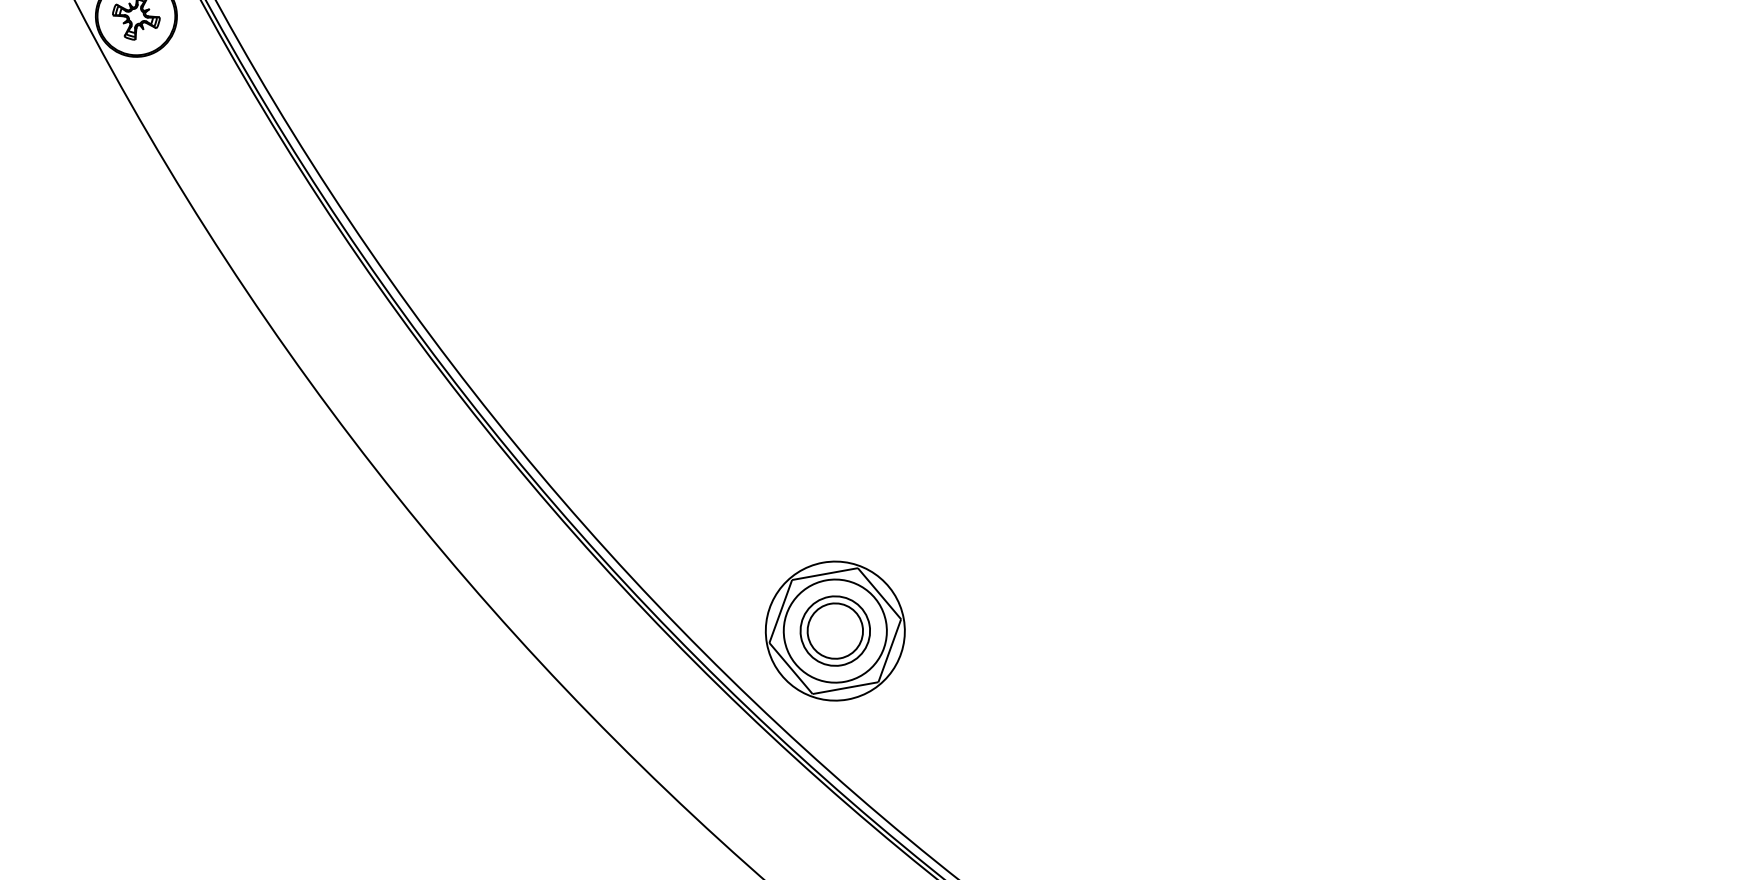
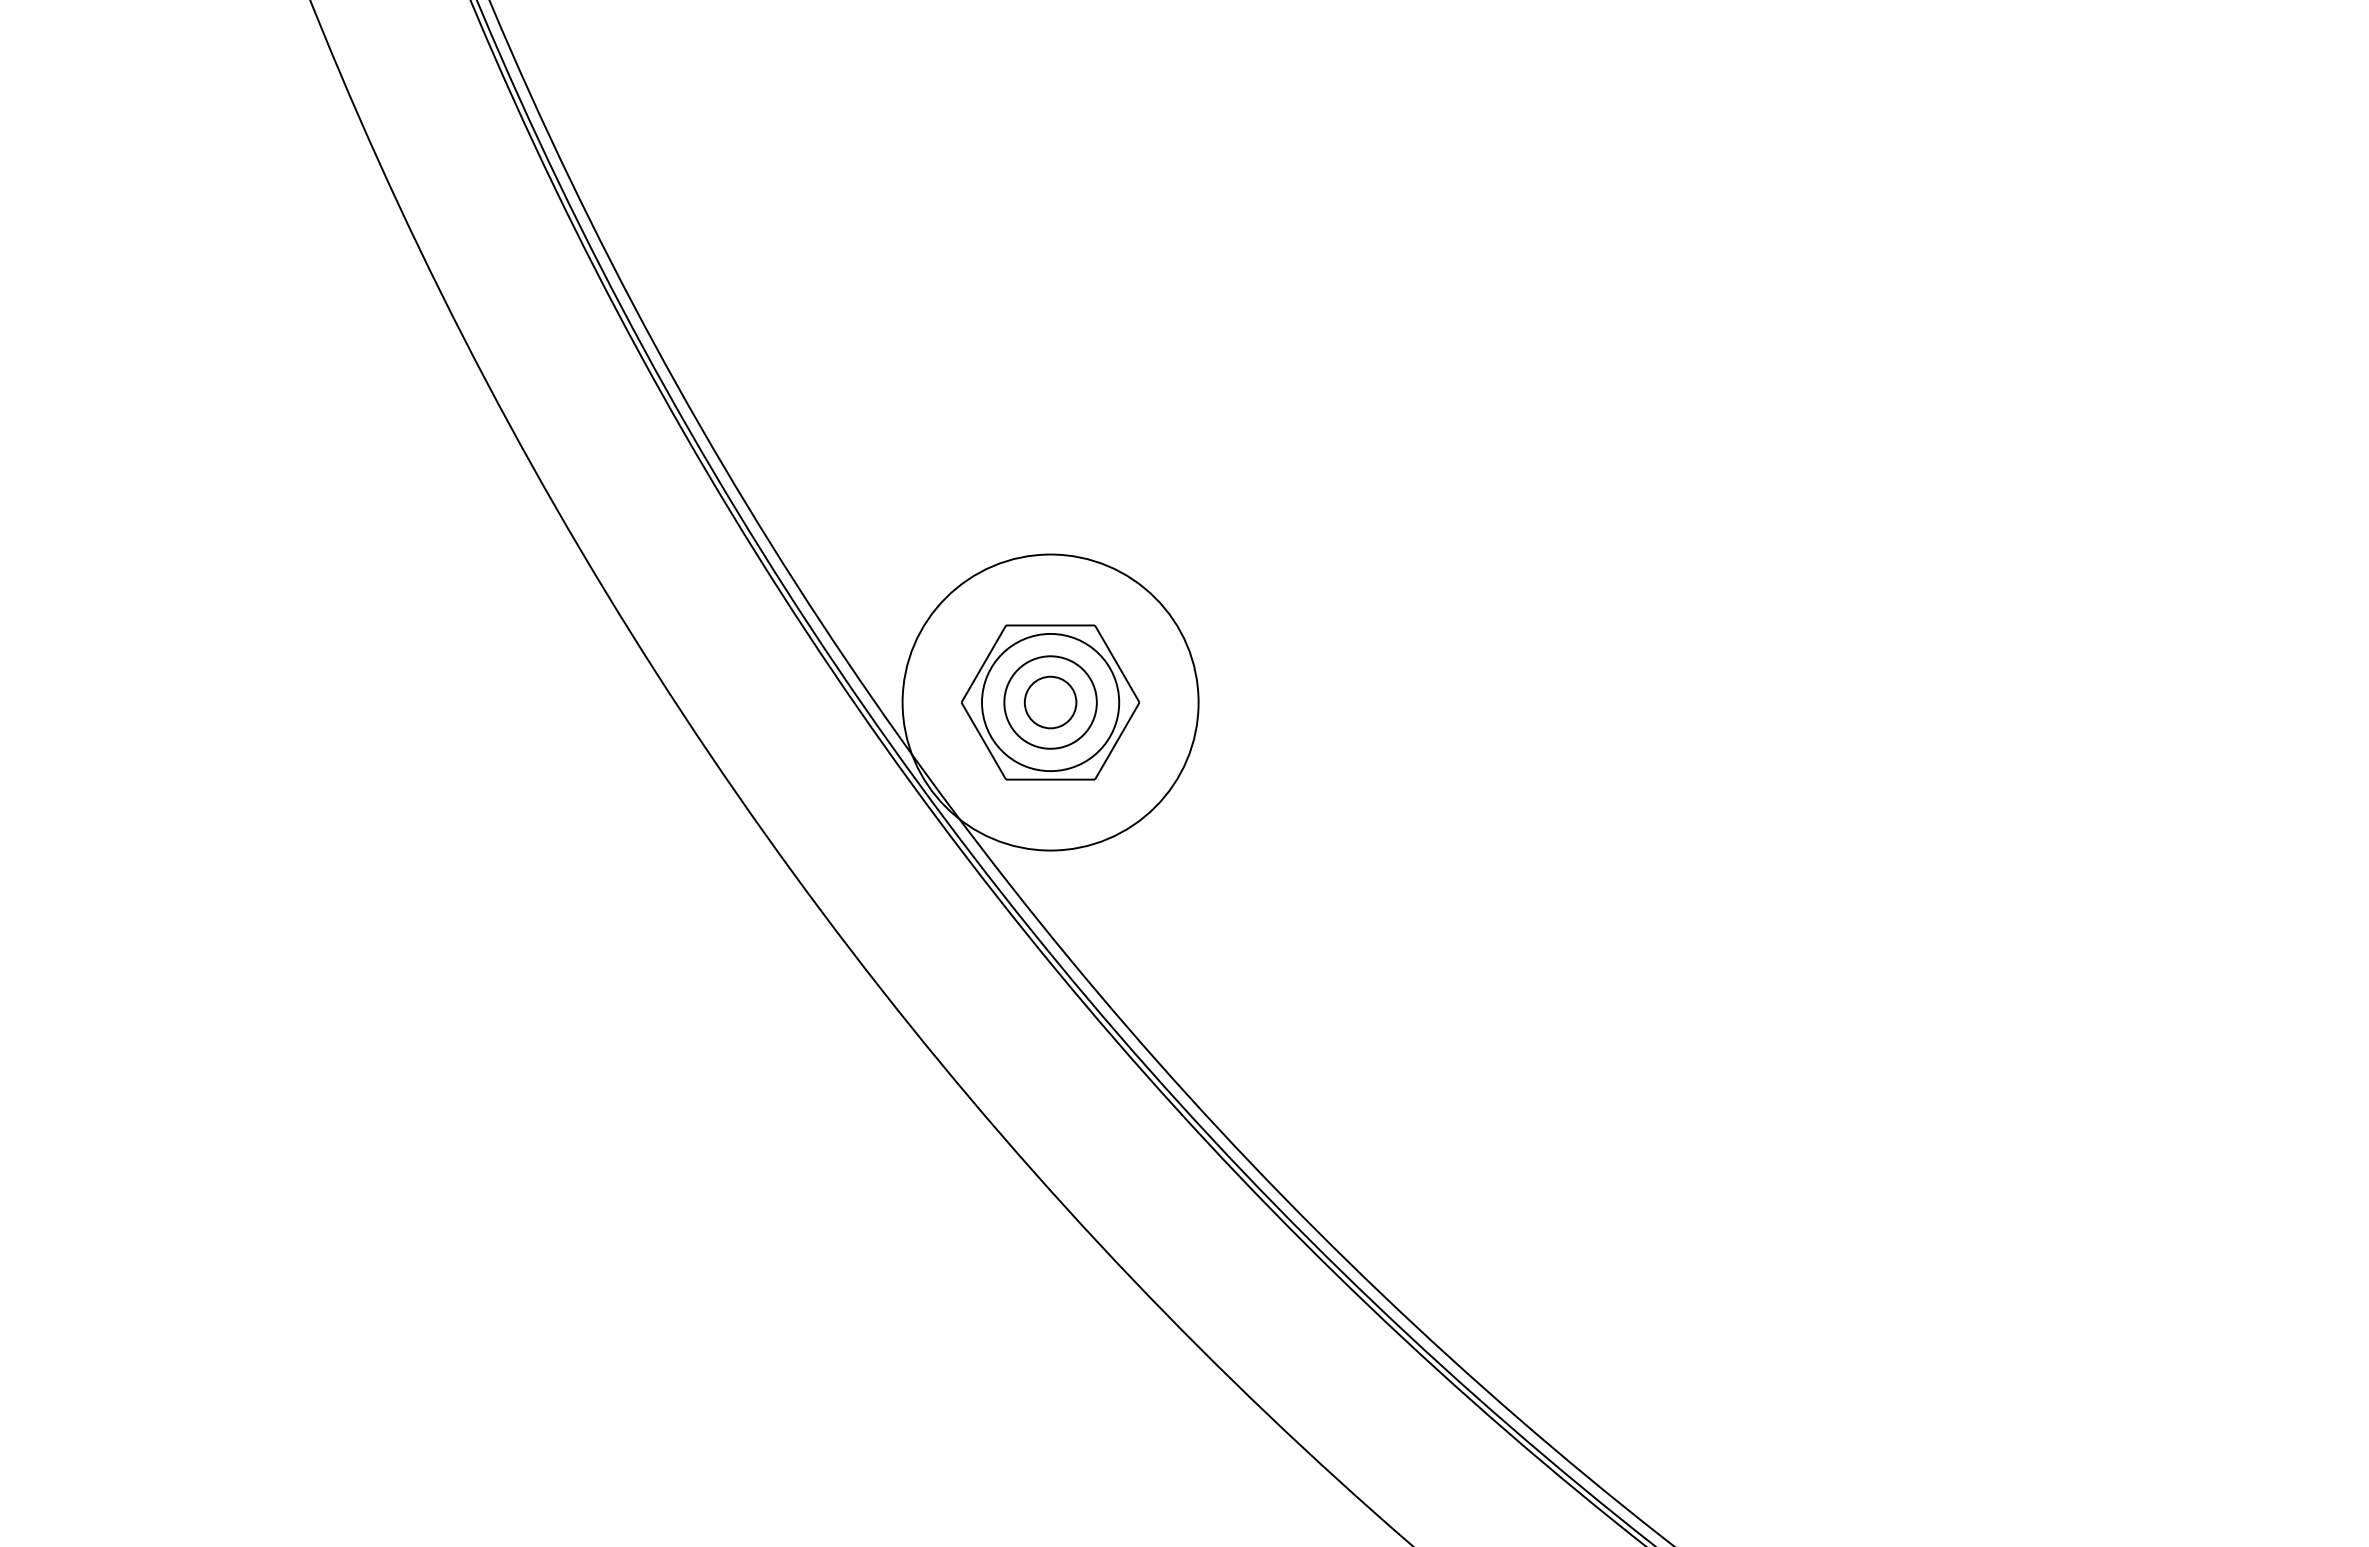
circle: (835, 631) -> (1050, 702), size x0.7
circle: (835, 631) -> (1050, 702), size x1.6

